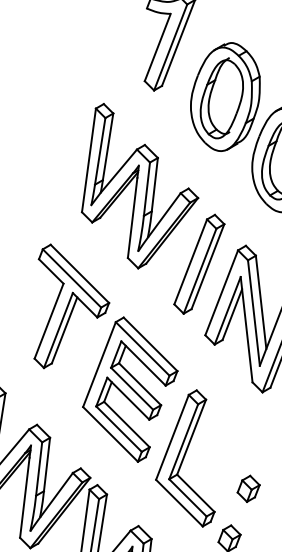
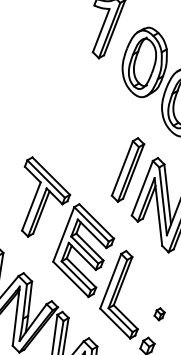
part: (139, 185) -> (89, 119), removed
part: (248, 487) -> (159, 313), size x0.7

